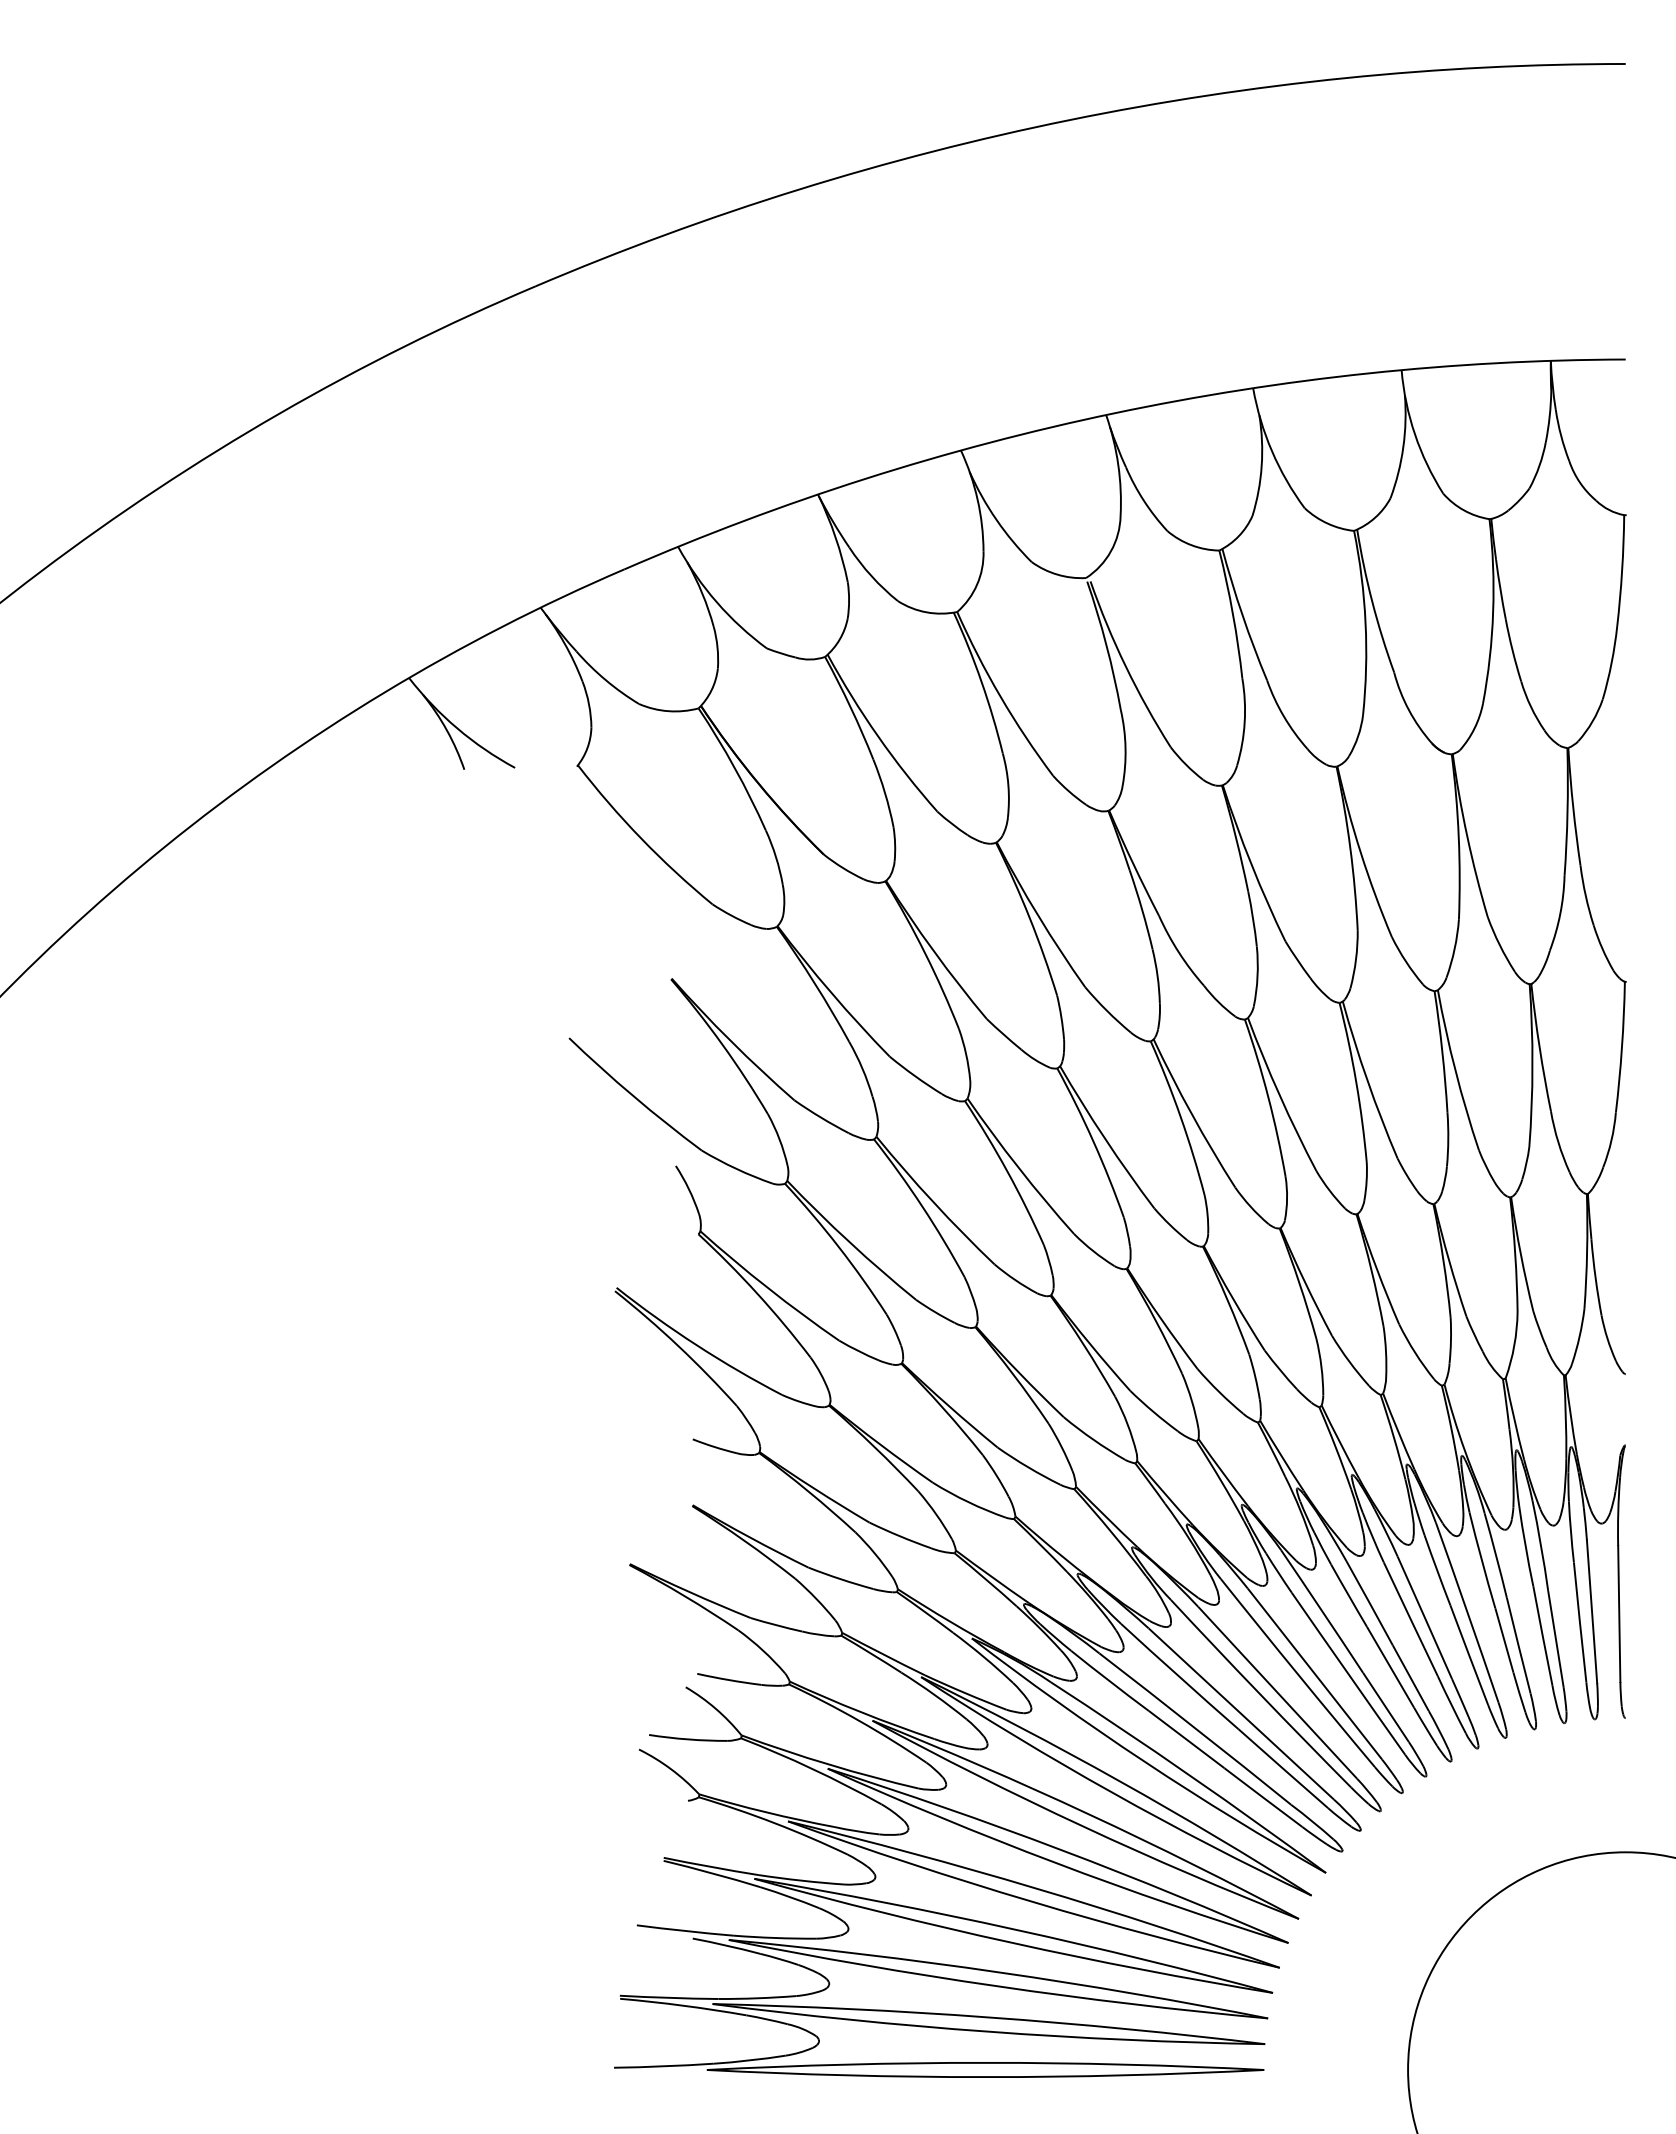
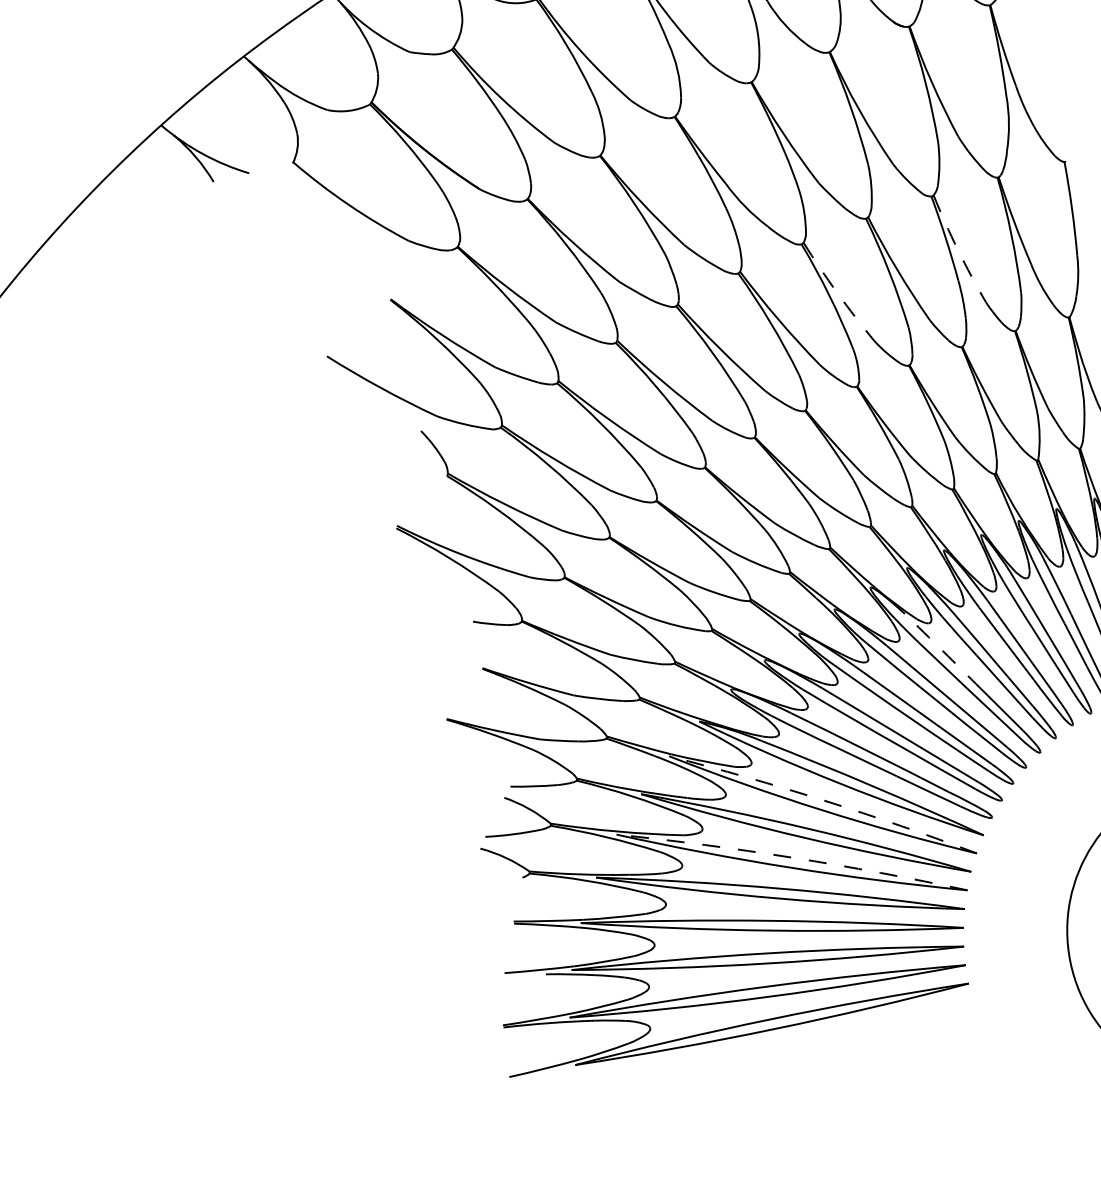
arc: (1455, 1070) -> (957, 249), solid -> dashed
arc: (1279, 1095) -> (837, 292), solid -> dashed
arc: (1322, 1611) -> (943, 651), solid -> dashed
arc: (1119, 1781) -> (824, 800), solid -> dashed
arc: (1060, 1849) -> (792, 857), solid -> dashed

